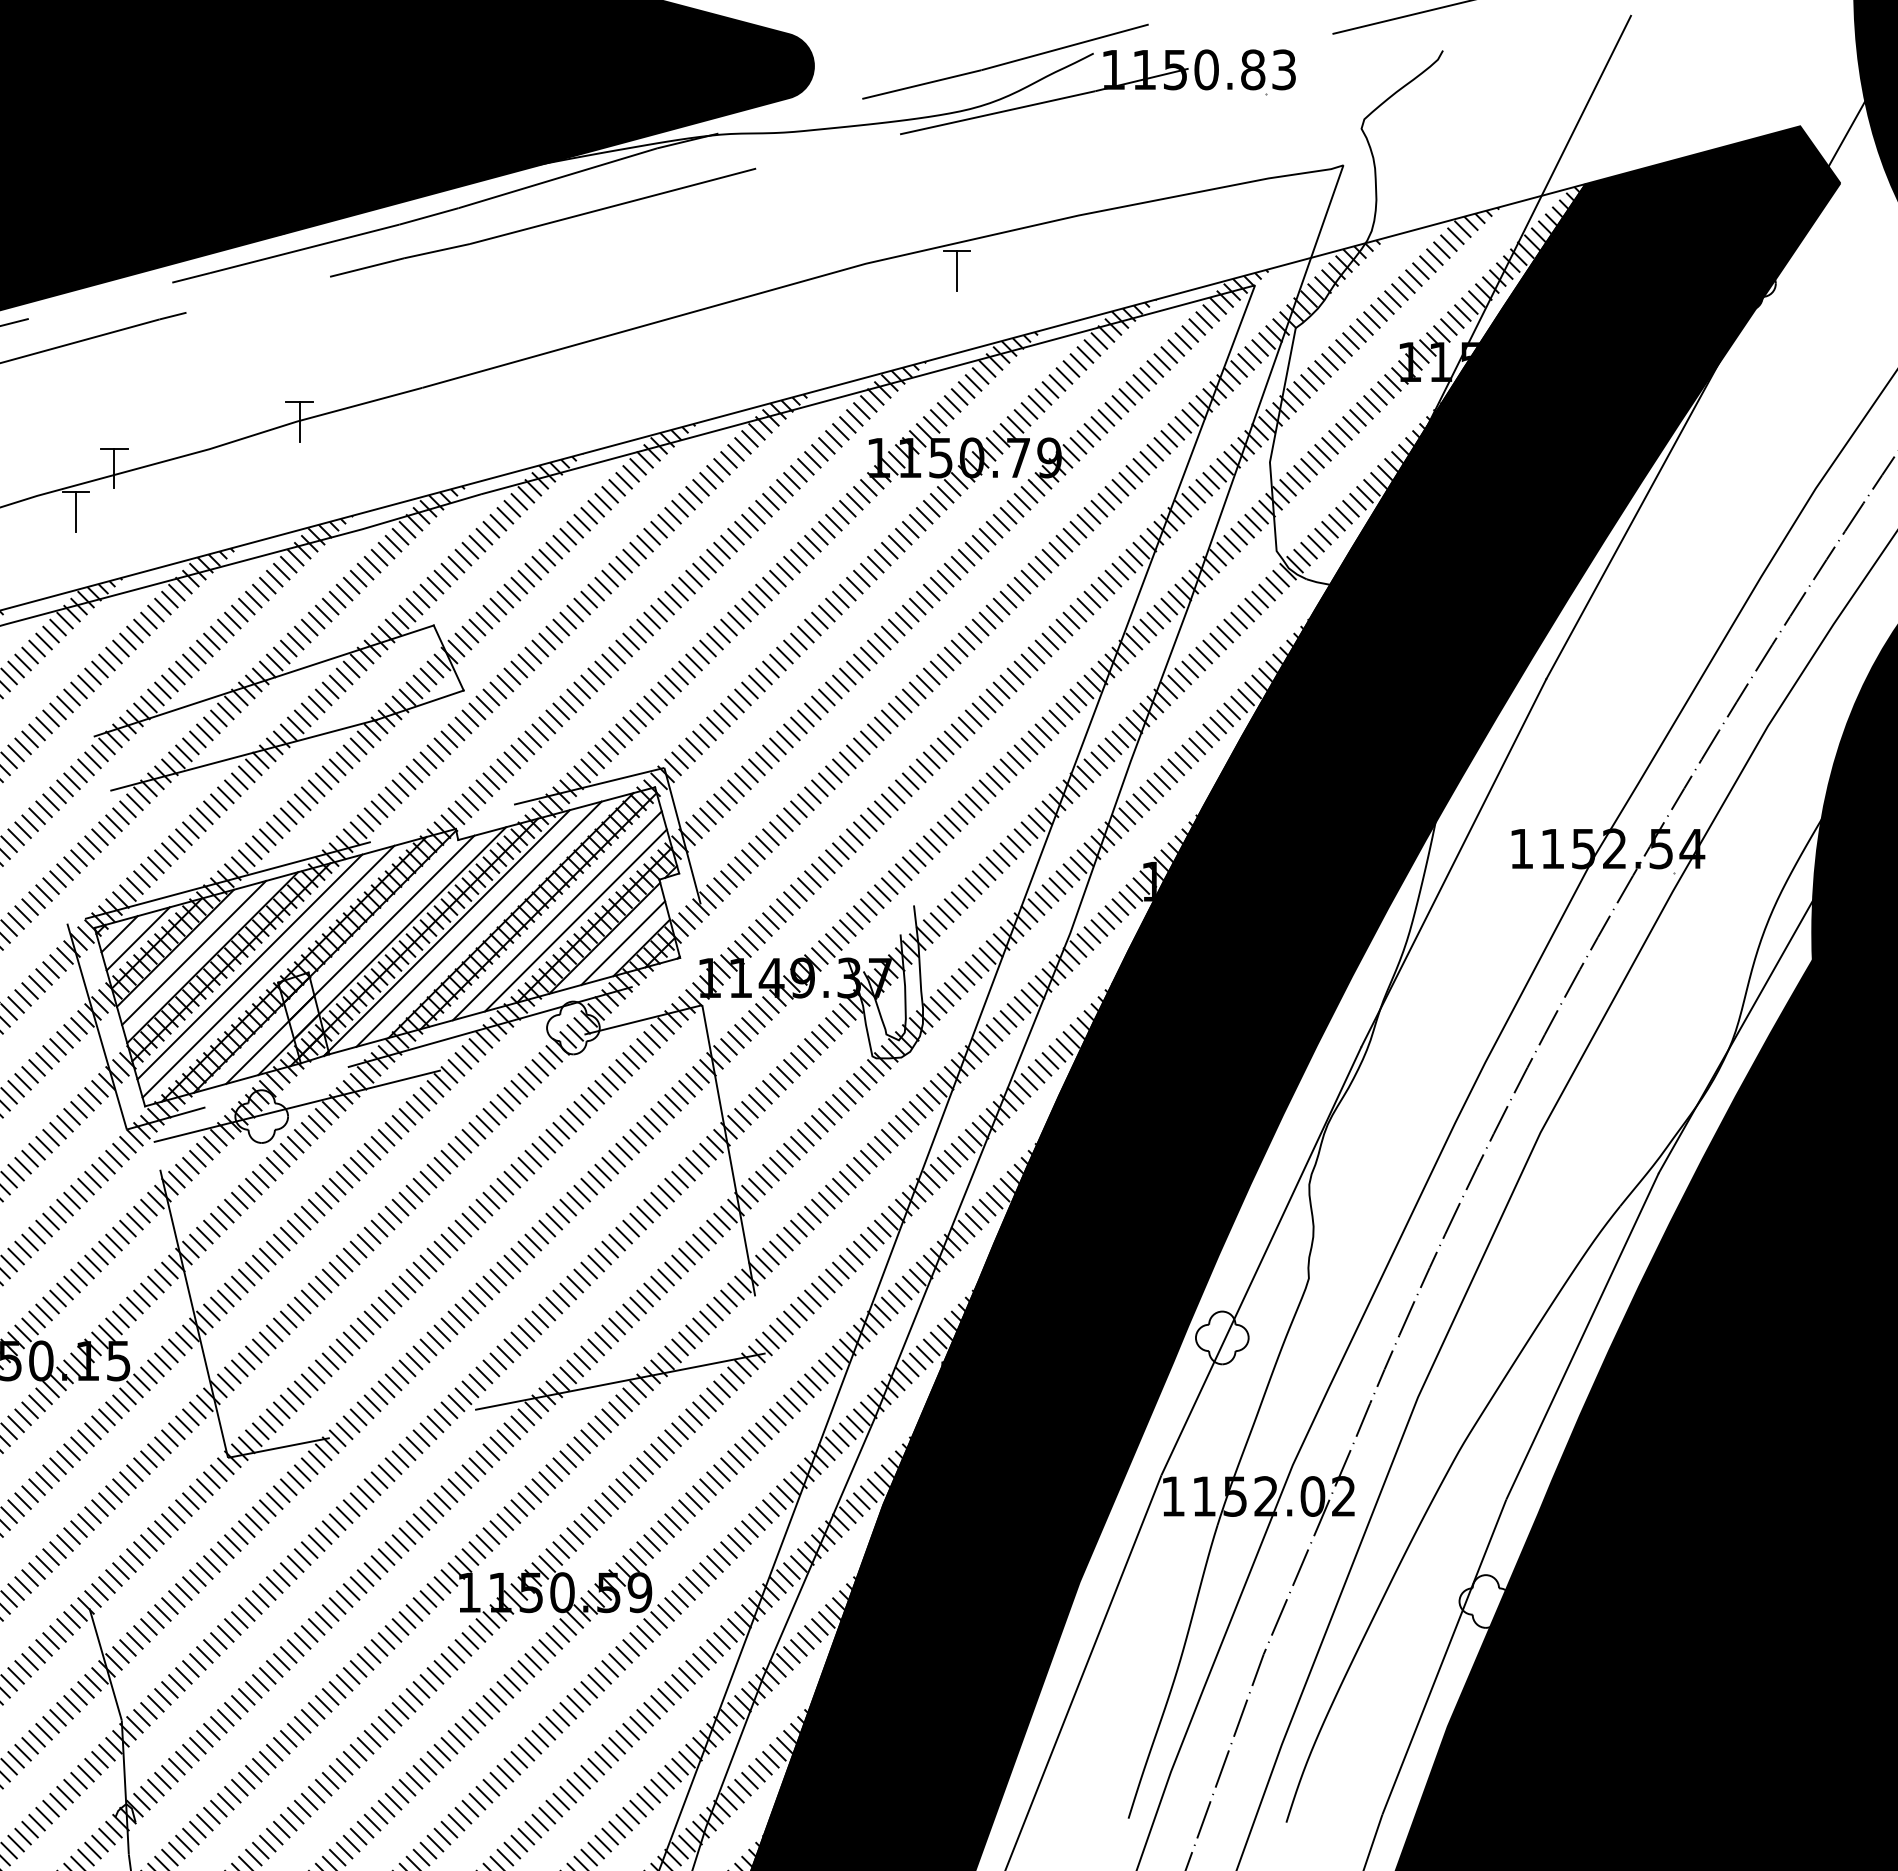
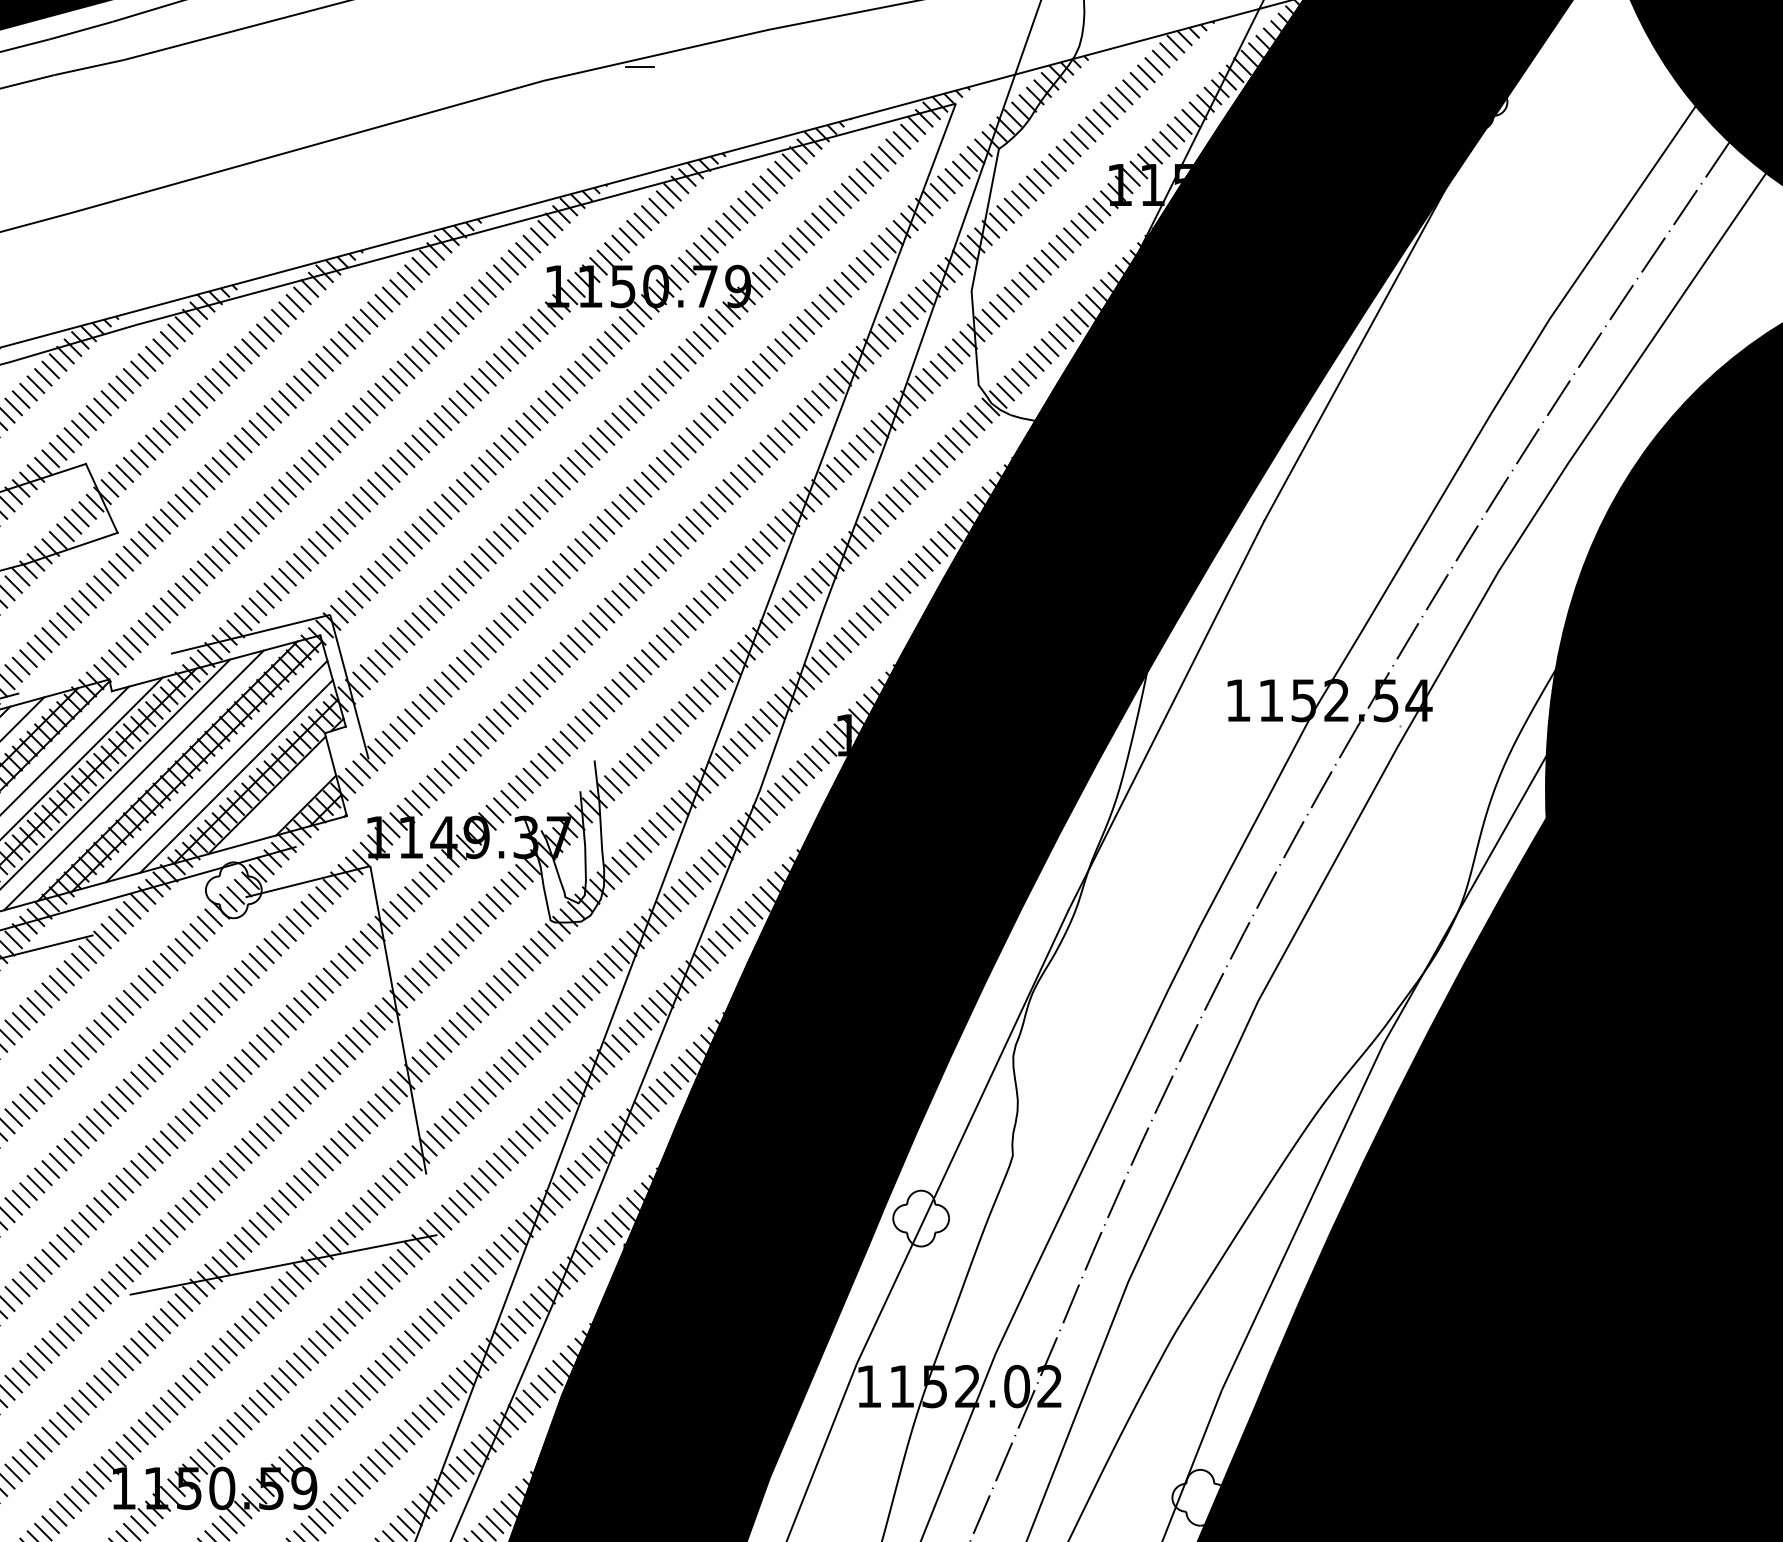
line: (957, 270) -> (640, 87), removed
line: (623, 943) -> (286, 800), removed

